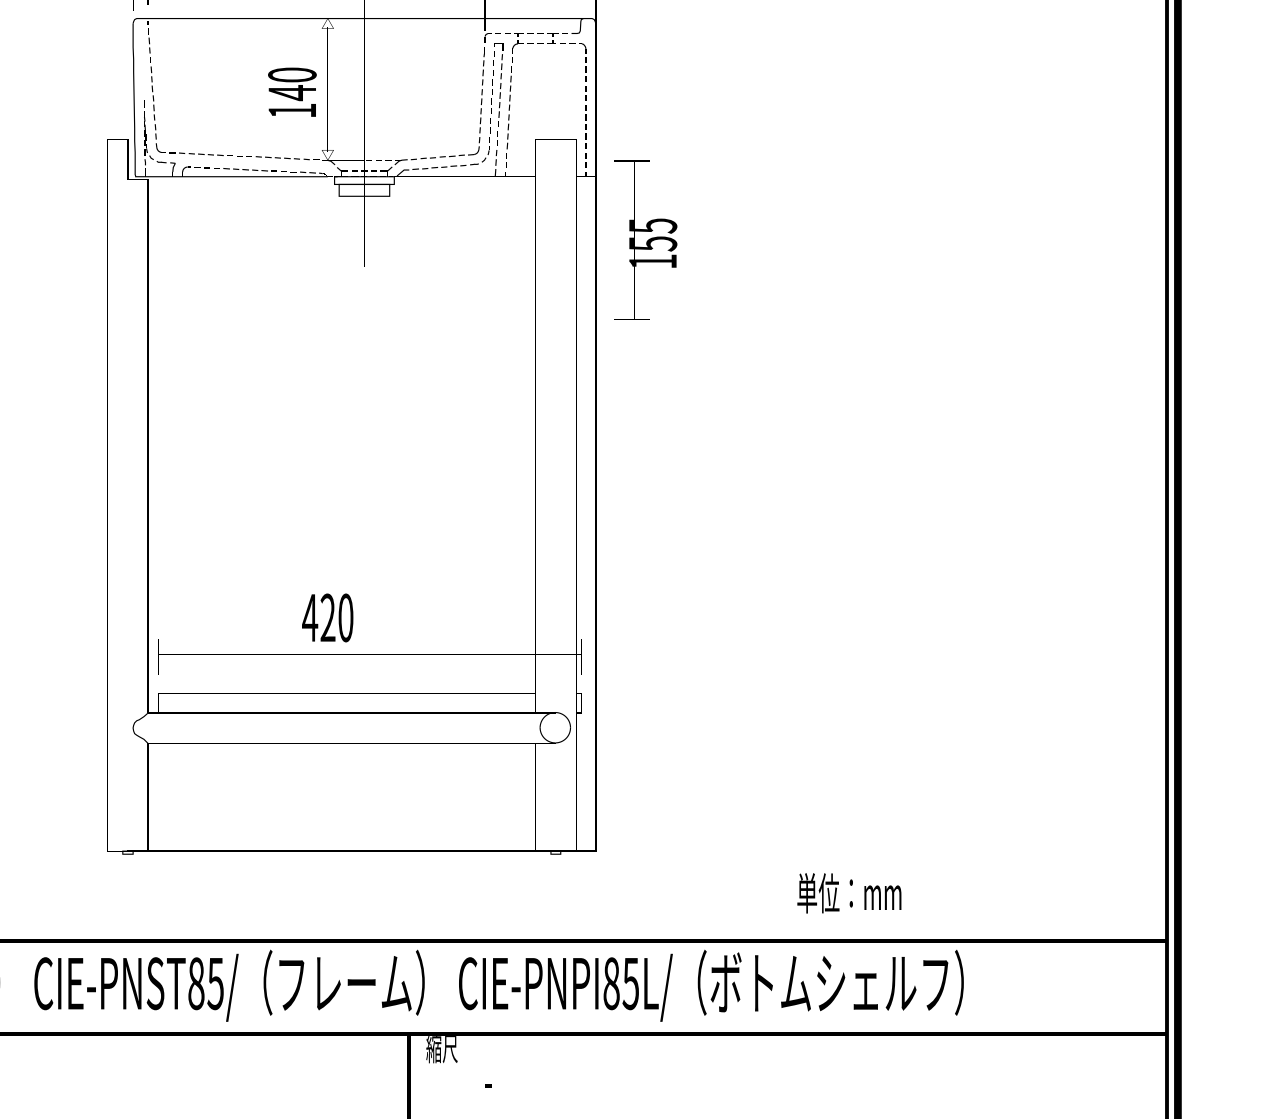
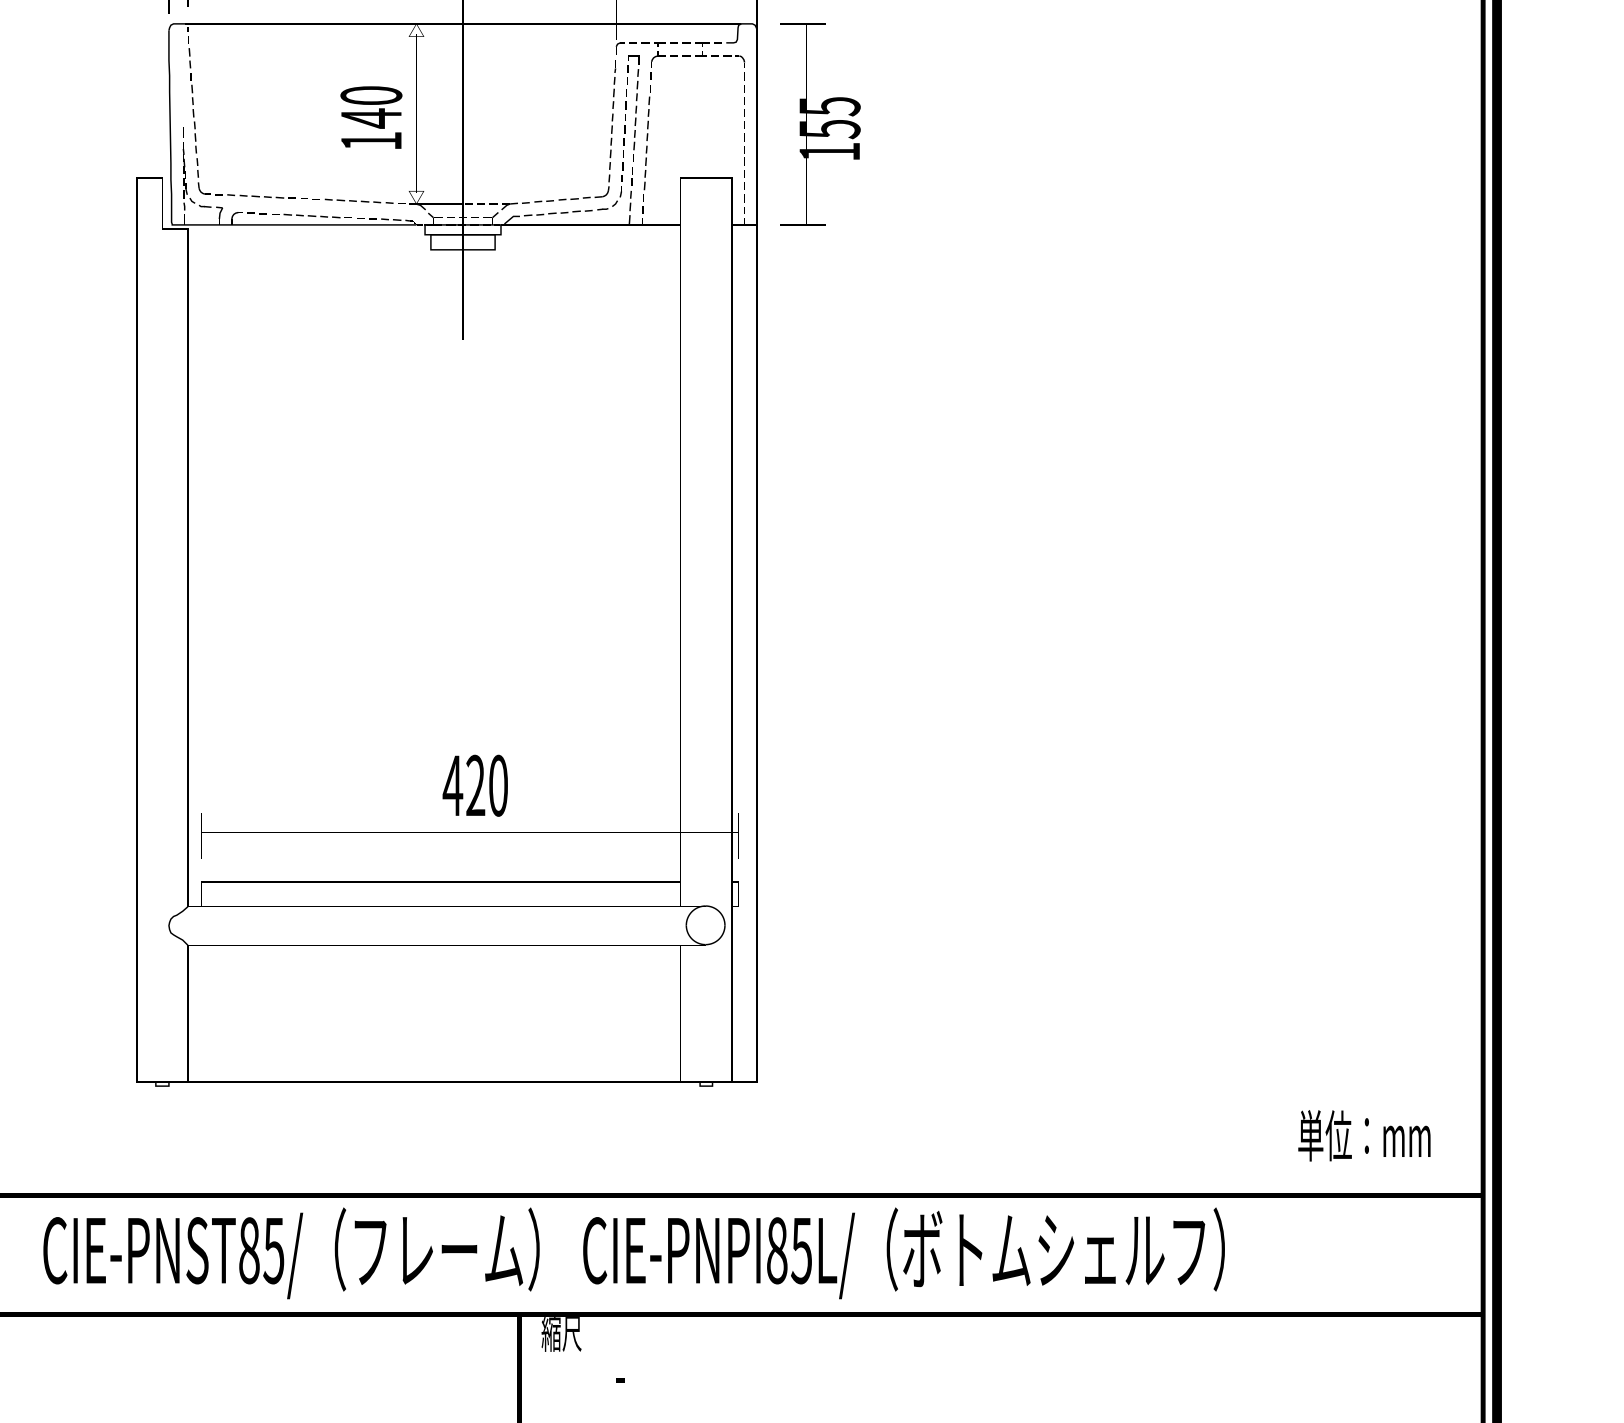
text: (645, 240) -> (820, 124), moved
text: (327, 617) -> (474, 785), moved
text: (849, 893) -> (1364, 1135), moved

